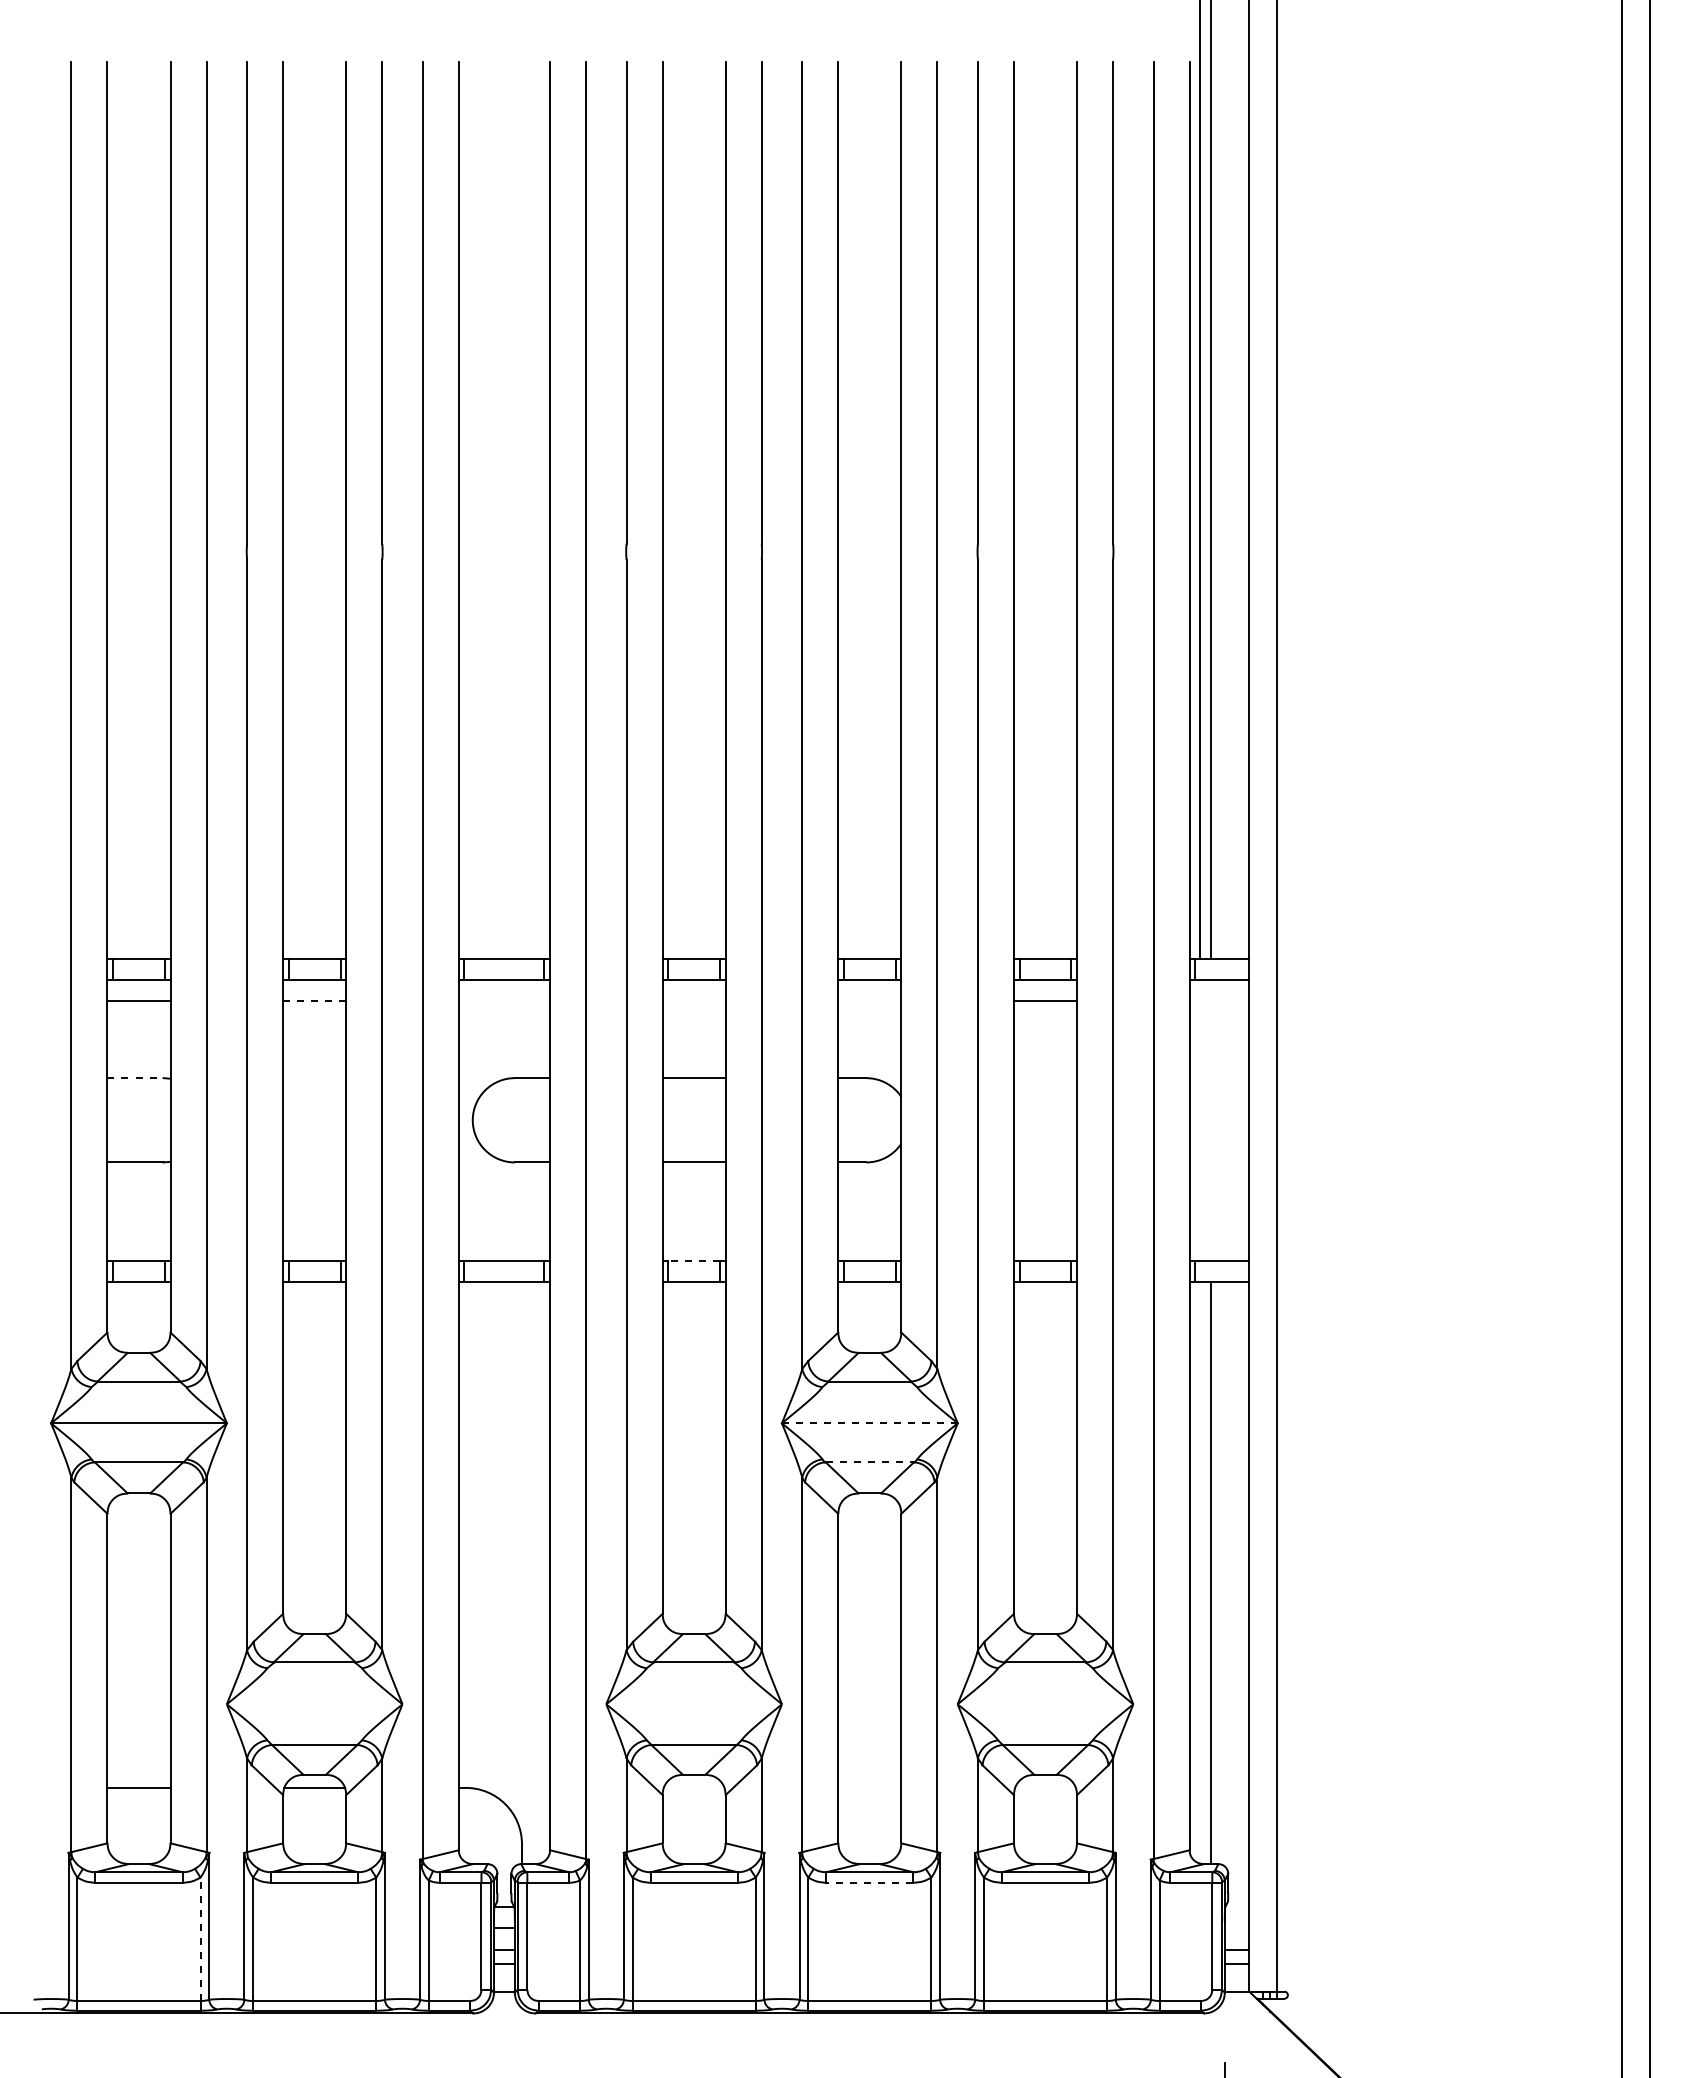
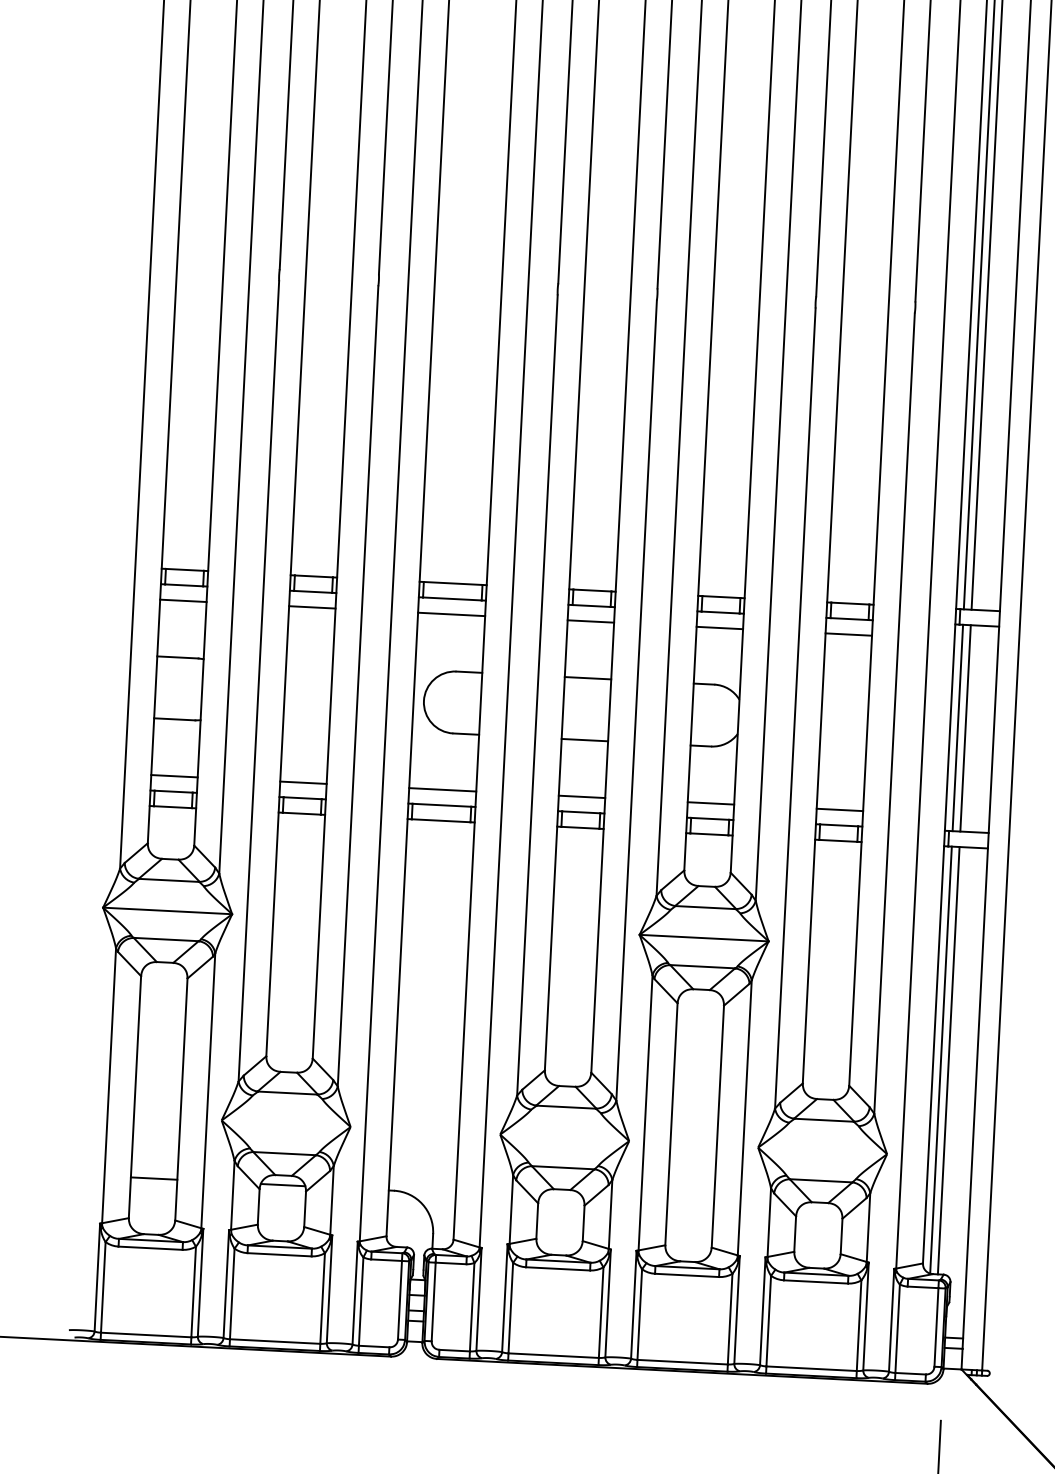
line: (314, 1000) -> (312, 607), dashed -> solid
line: (504, 1000) -> (451, 614), added
line: (693, 1000) -> (590, 621), added
line: (869, 1000) -> (719, 627), added
line: (135, 1078) -> (177, 657), dashed -> solid
line: (1200, 1119) -> (958, 727), added
line: (1210, 1119) -> (965, 727), added
line: (138, 1239) -> (174, 776), added
line: (314, 1239) -> (303, 782), added
line: (504, 1239) -> (442, 789), added
line: (693, 1239) -> (581, 796), added
line: (869, 1239) -> (710, 803), added
line: (1045, 1239) -> (839, 809), added
line: (694, 1260) -> (581, 812), dashed -> solid
line: (869, 1423) -> (703, 938), dashed -> solid
line: (870, 1462) -> (703, 966), dashed -> solid
line: (1200, 1572) -> (941, 1059), added
line: (869, 1882) -> (686, 1275), dashed -> solid
line: (200, 1939) -> (193, 1292), dashed -> solid

